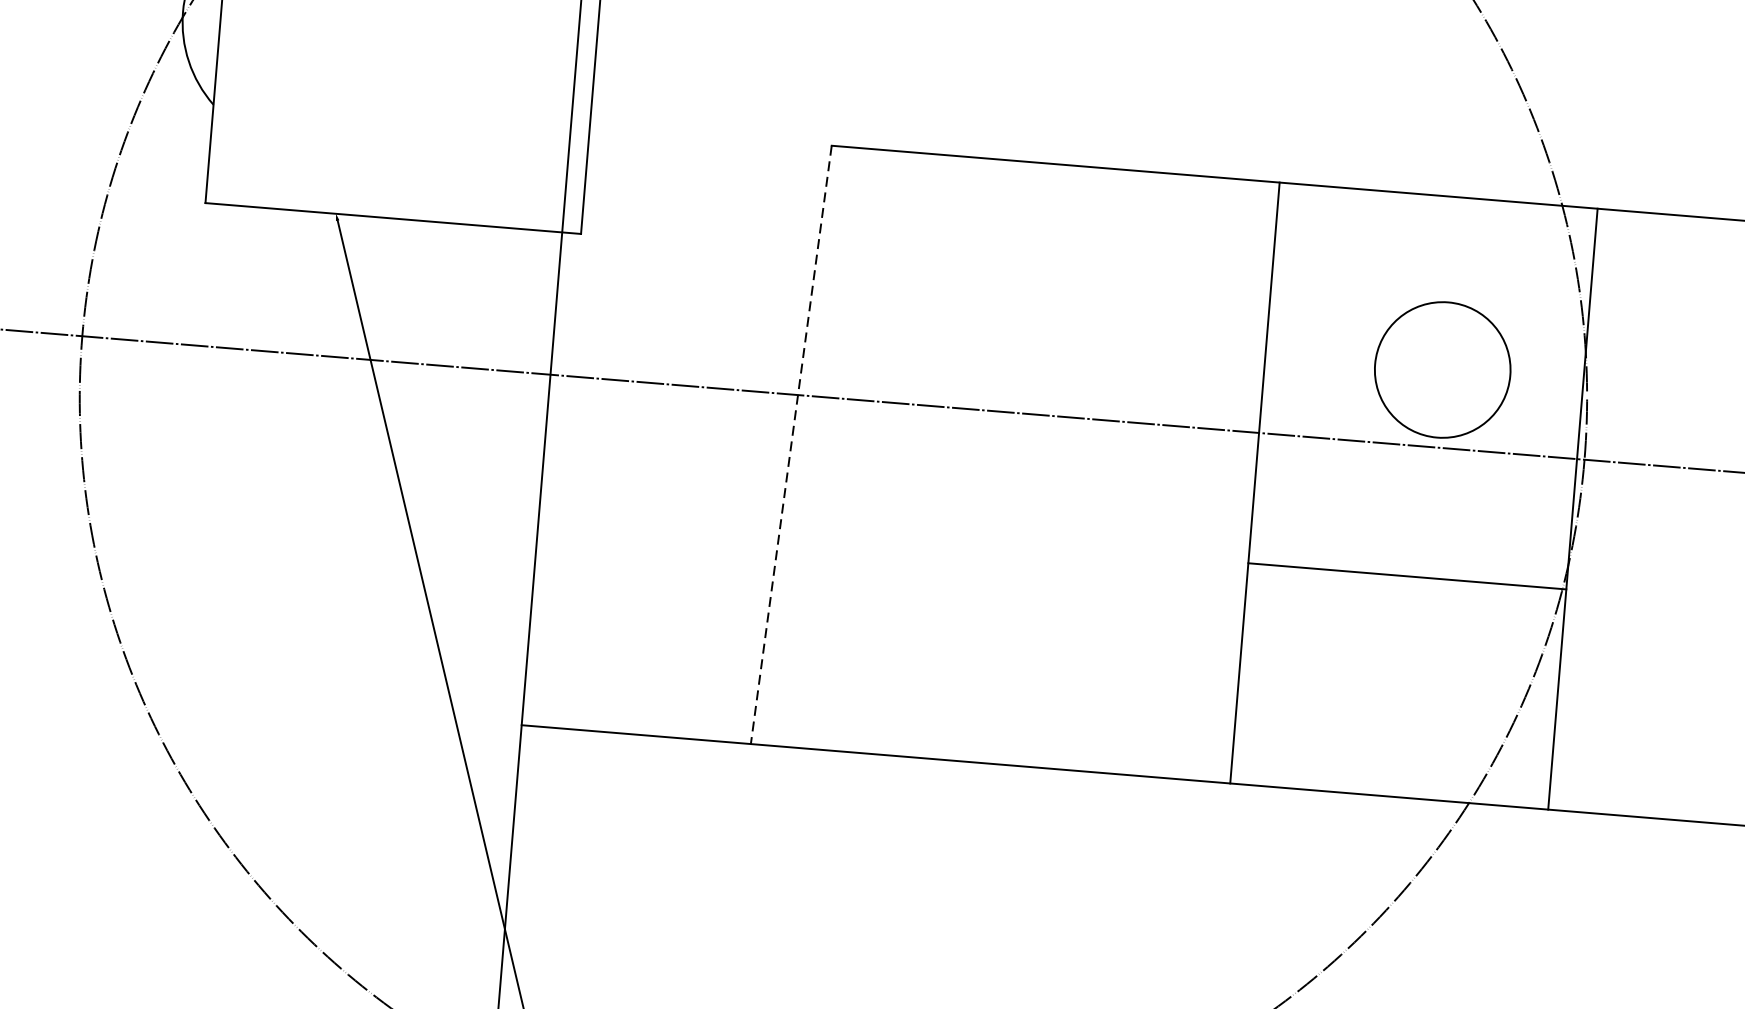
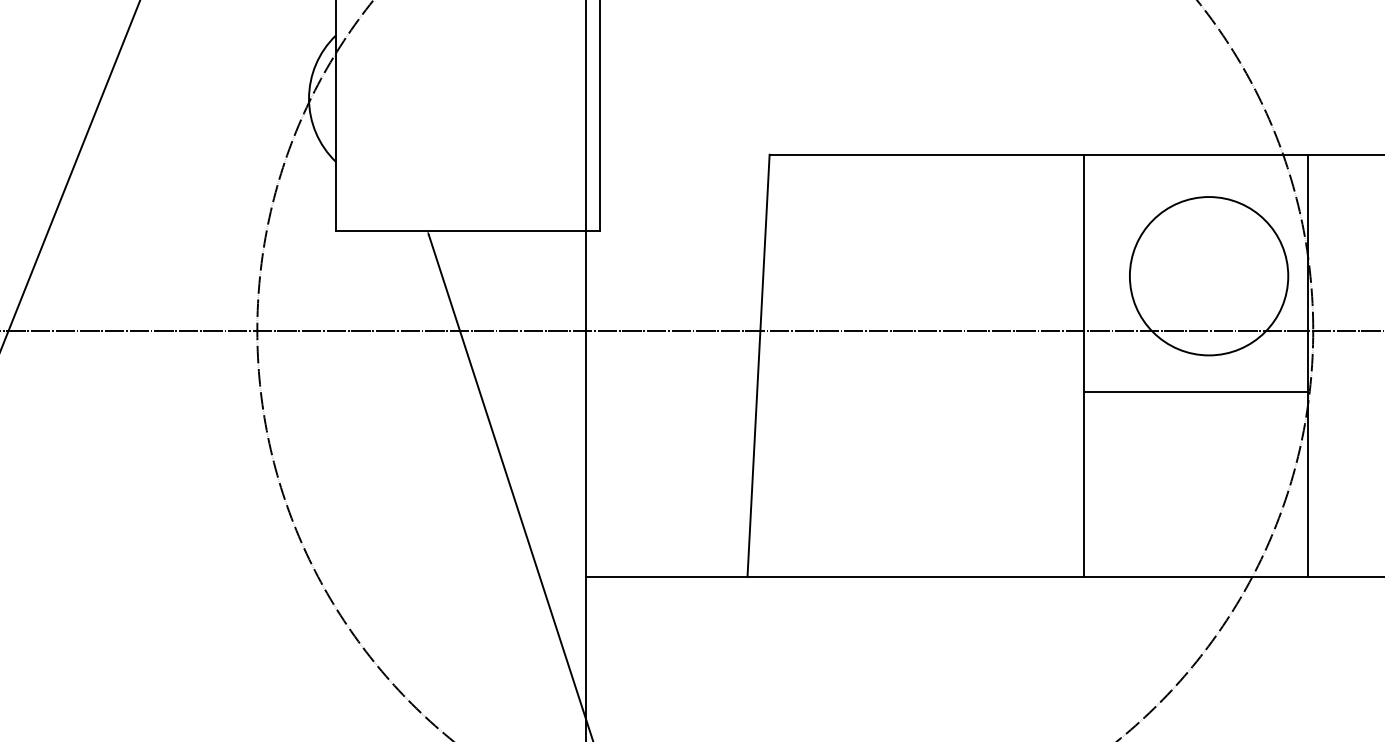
circle: (1441, 370) -> (1208, 276), size x1.67
line: (791, 445) -> (758, 366), dashed -> solid
line: (1406, 576) -> (1195, 392), moved

